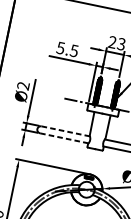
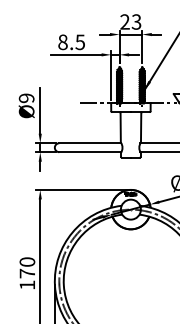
text: (60, 48) -> (62, 42), 5.5 -> 8.5
text: (23, 86) -> (26, 98), Ø2 -> Ø9
line: (65, 131) -> (89, 143), dashed -> solid
line: (64, 138) -> (90, 152), dashed -> solid

